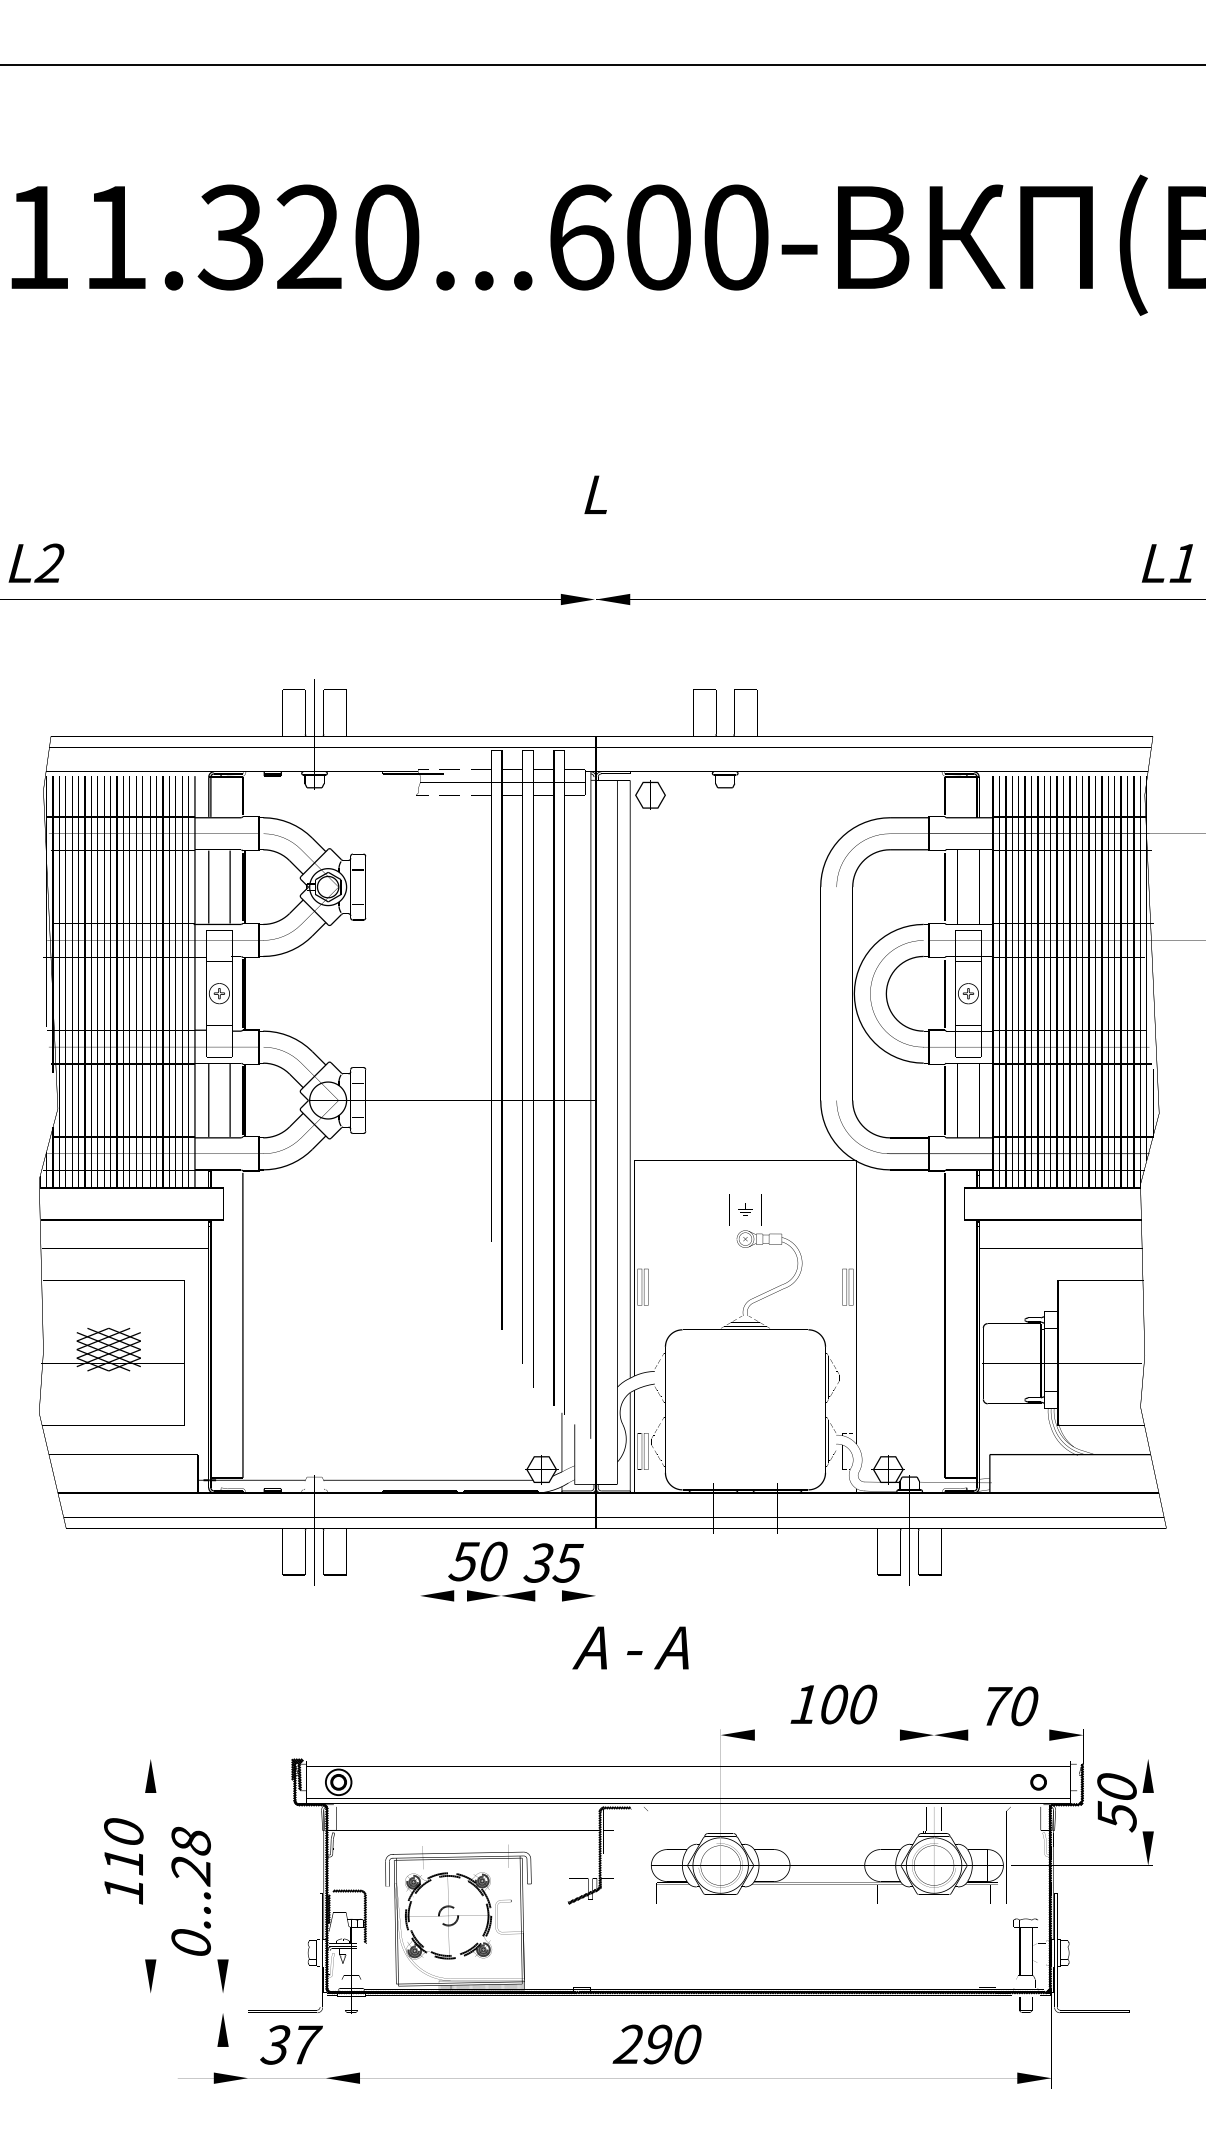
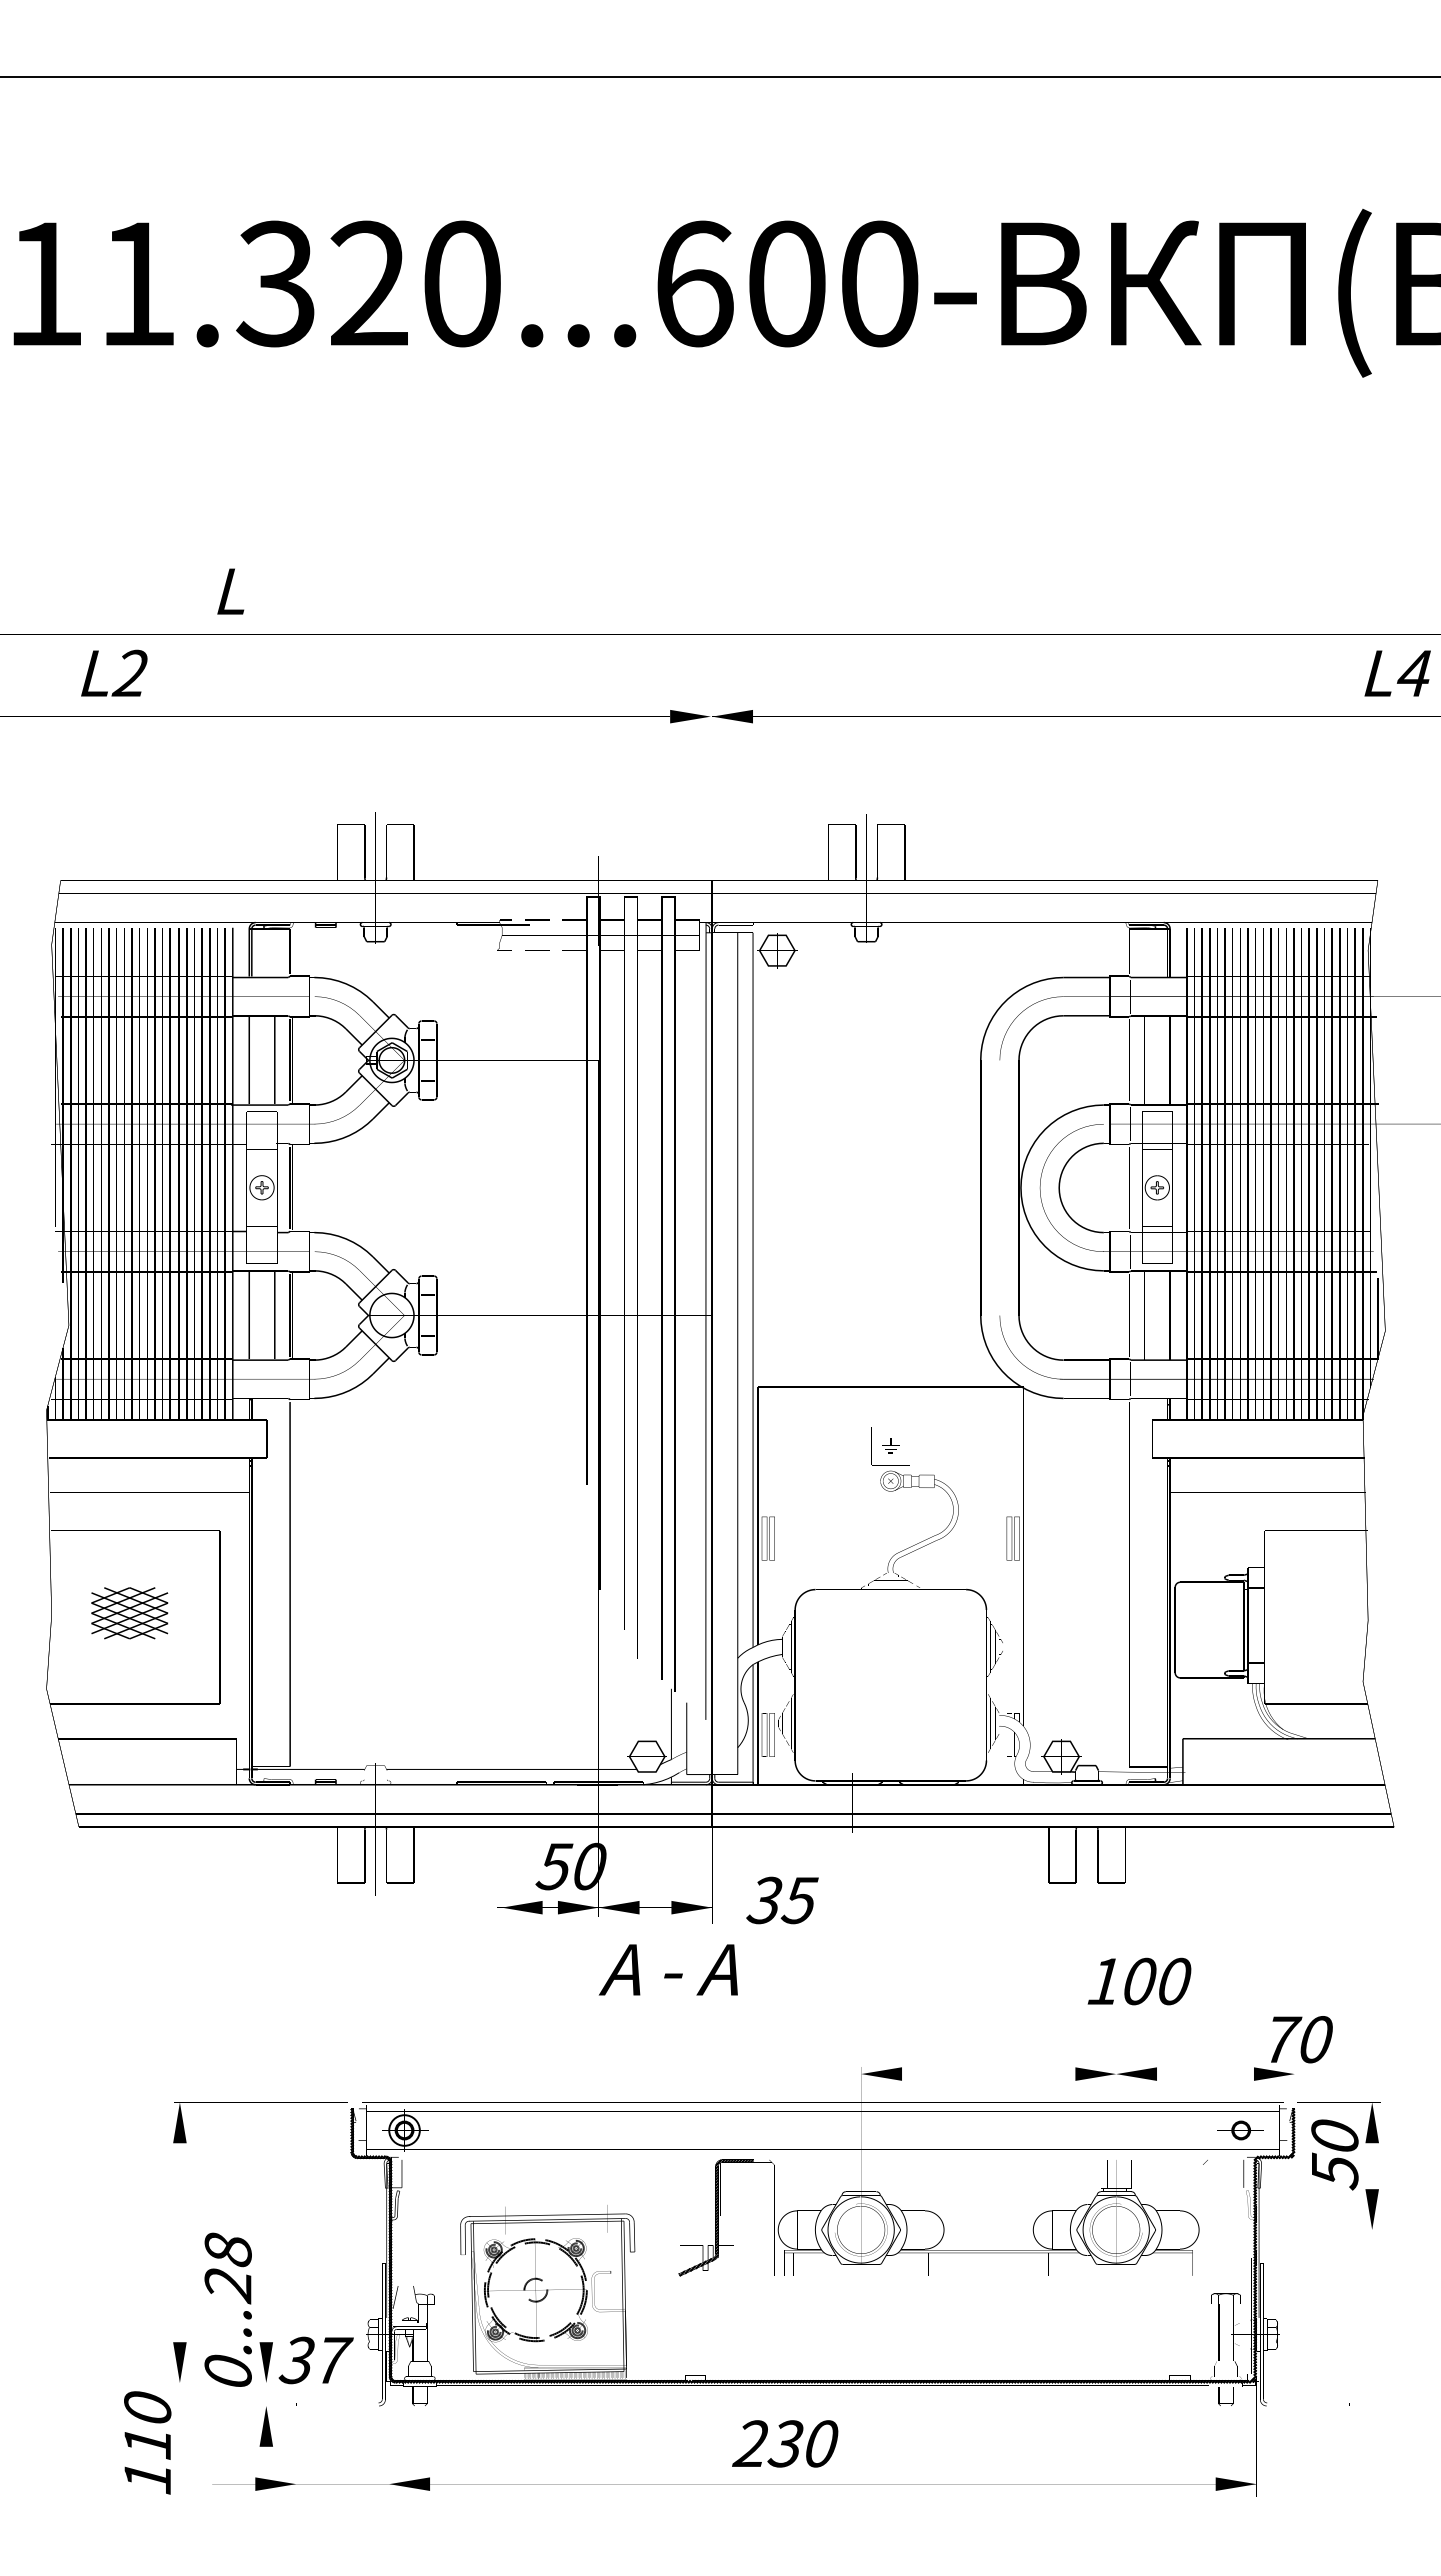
text: (595, 494) -> (230, 591), moved
text: (36, 562) -> (114, 672), moved
text: (1182, 563) -> (1413, 673), L1 -> L4
text: (553, 1563) -> (782, 1900), moved
text: (629, 1647) -> (667, 1969), moved
text: (833, 1704) -> (1139, 1981), moved
text: (1012, 1706) -> (1301, 2039), moved
hatch: (297, 1774) -> (355, 2121), removed
text: (123, 1860) -> (147, 2442), moved
text: (190, 1891) -> (227, 2309), moved
hatch: (347, 1916) -> (414, 2290), removed
text: (657, 2044) -> (785, 2443), 290 -> 230
text: (290, 2045) -> (315, 2360), moved

